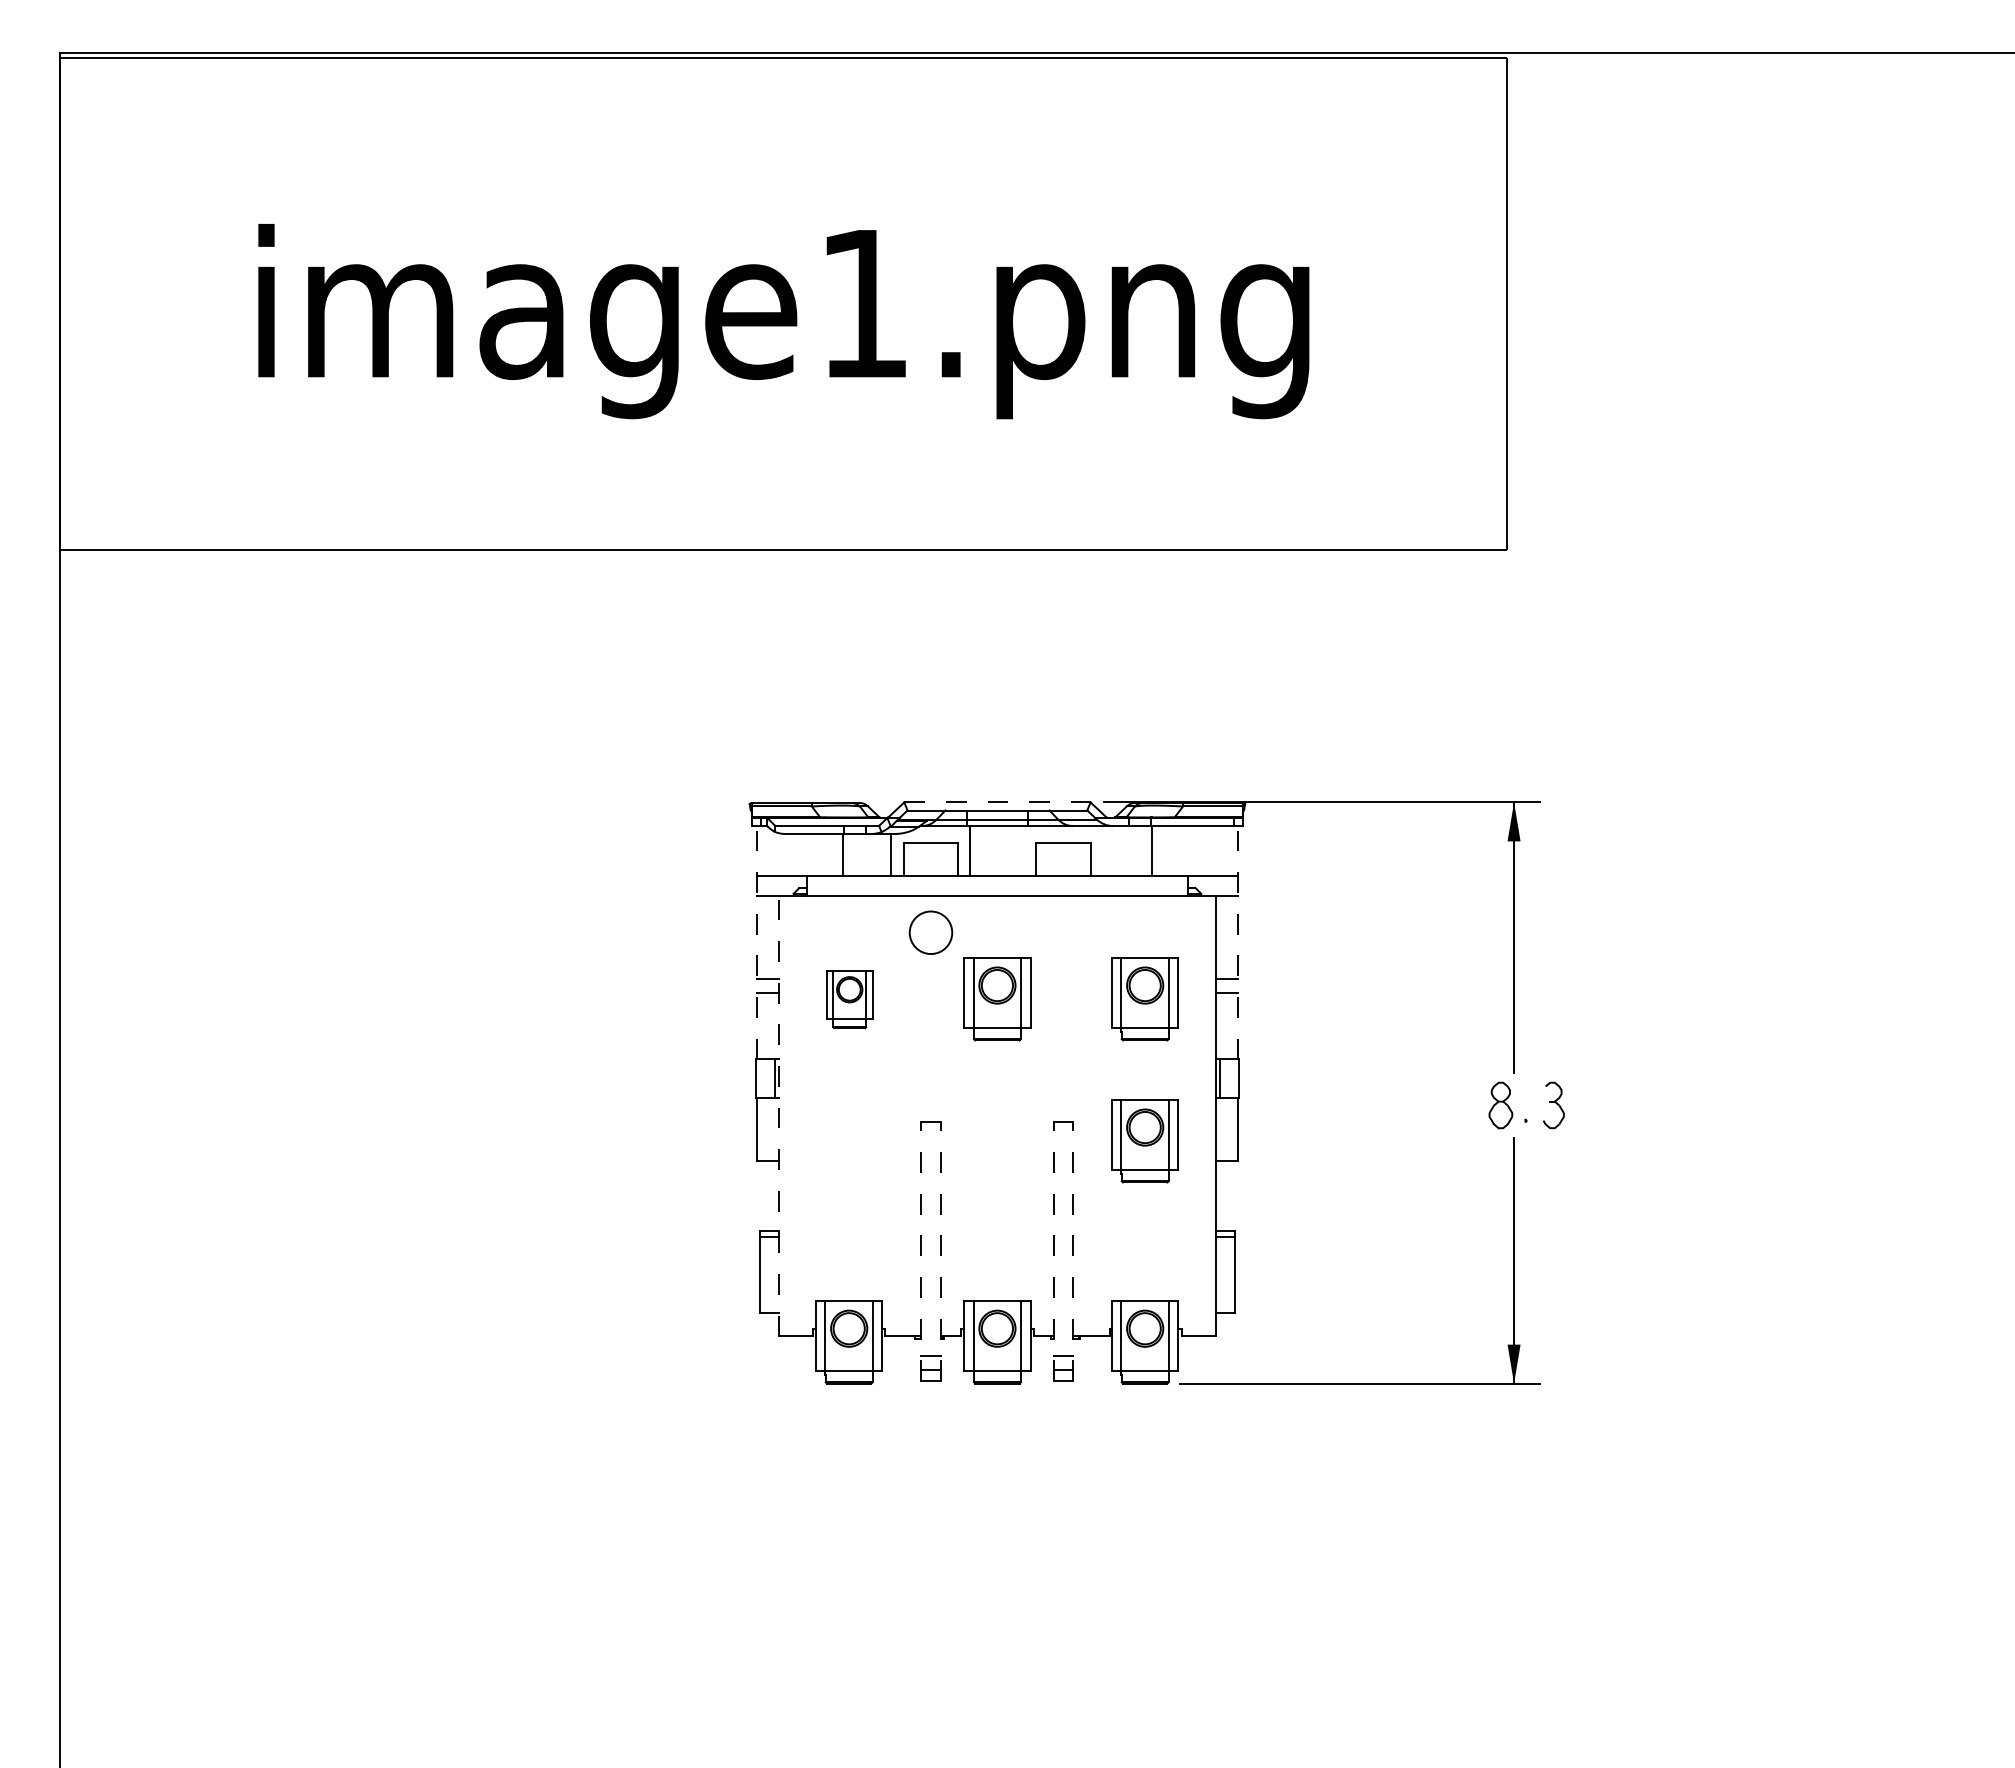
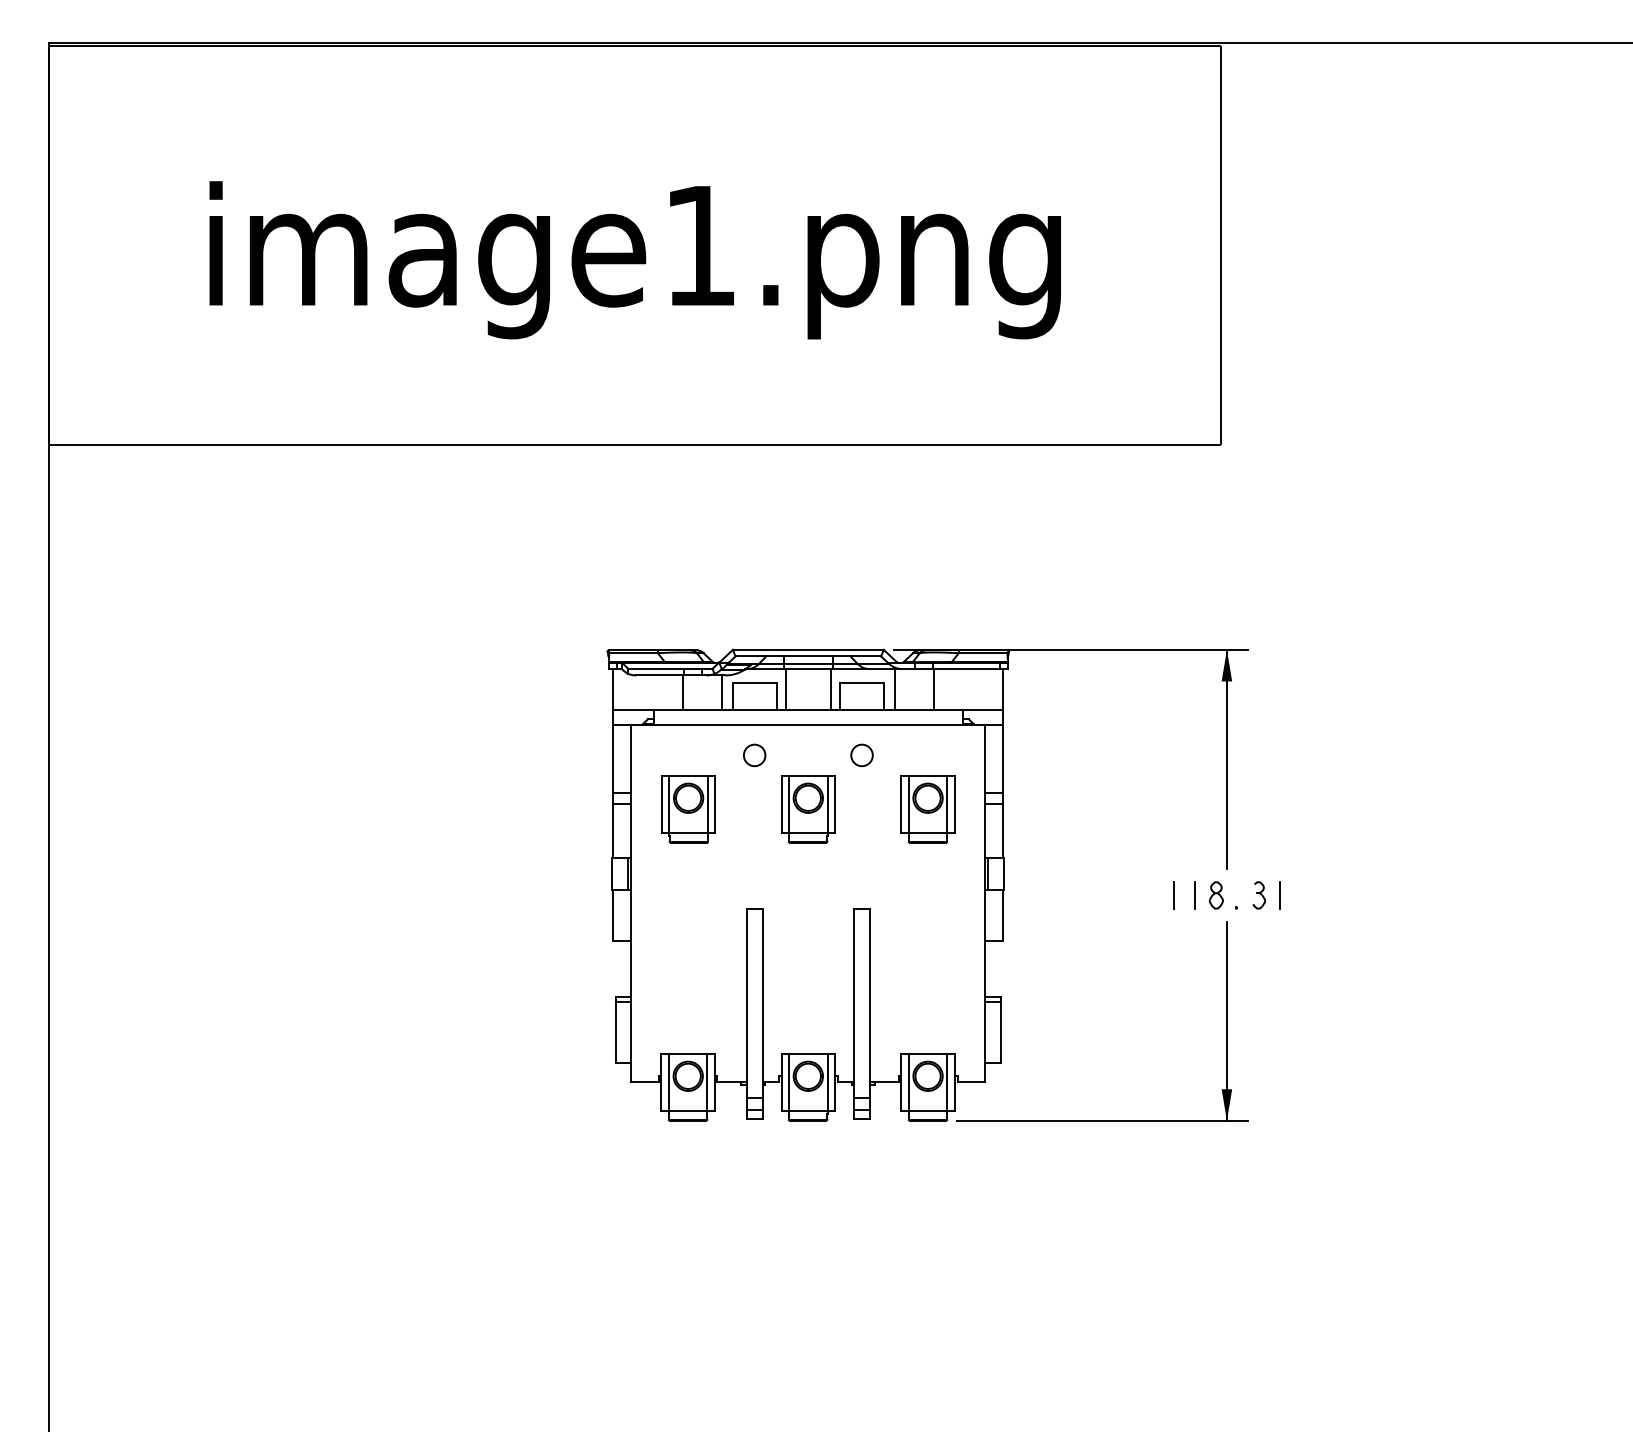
line: (997, 802) -> (808, 649), dashed -> solid
line: (1024, 851) -> (830, 689), added
line: (1104, 851) -> (895, 689), added
circle: (931, 932) -> (754, 755), size x0.62
circle: (1063, 932) -> (861, 755), added
line: (756, 942) -> (613, 763), dashed -> solid
line: (1238, 942) -> (1003, 763), dashed -> solid
part: (849, 999) -> (688, 809), size x1.43
line: (1449, 1105) -> (1174, 895), added
line: (1475, 1105) -> (1195, 895), added
part: (1501, 1105) -> (1216, 895), size x0.71
part: (1554, 1105) -> (1259, 895), size x0.71
line: (1578, 1105) -> (1279, 895), added
line: (779, 1115) -> (631, 903), dashed -> solid
part: (1144, 1141) -> (927, 924), removed
line: (921, 1251) -> (746, 1013), dashed -> solid
line: (940, 1251) -> (762, 1013), dashed -> solid
line: (1053, 1251) -> (853, 1013), dashed -> solid
line: (1073, 1251) -> (869, 1013), dashed -> solid

